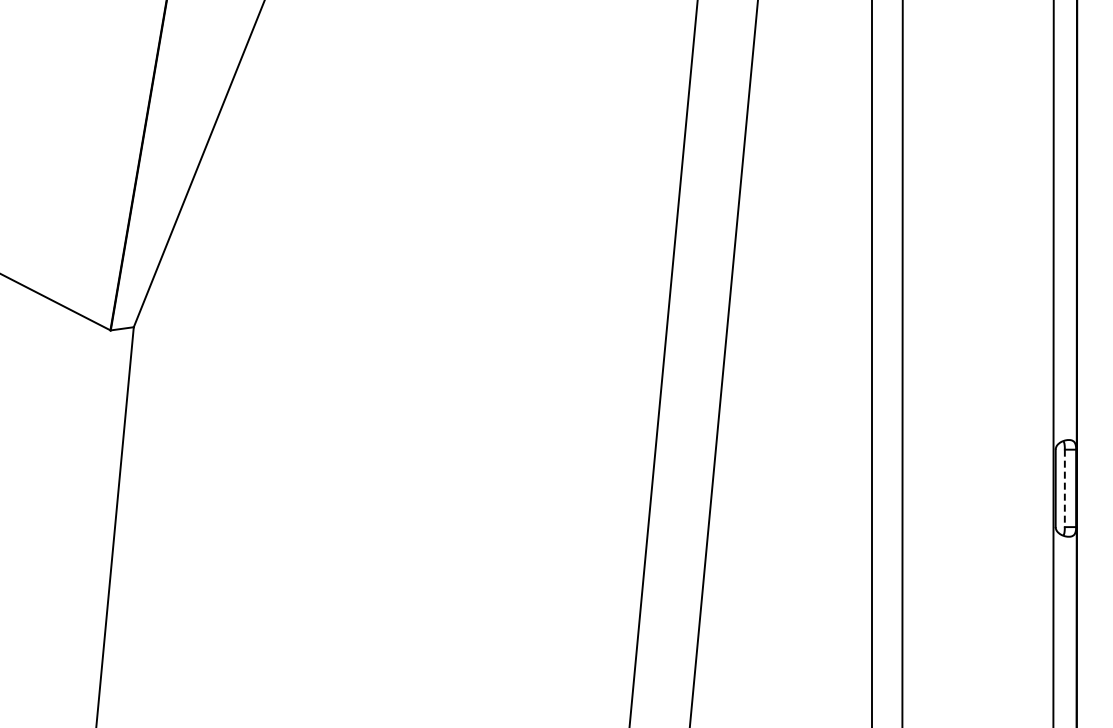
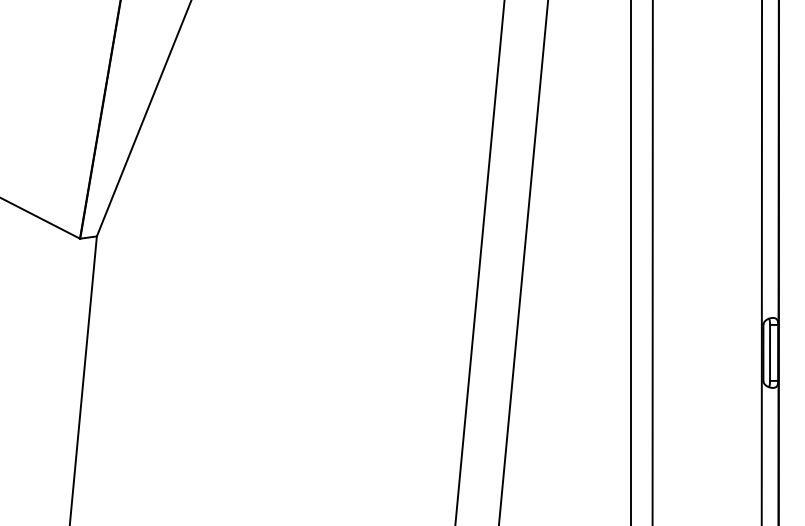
line: (1064, 488) -> (769, 353), dashed -> solid

